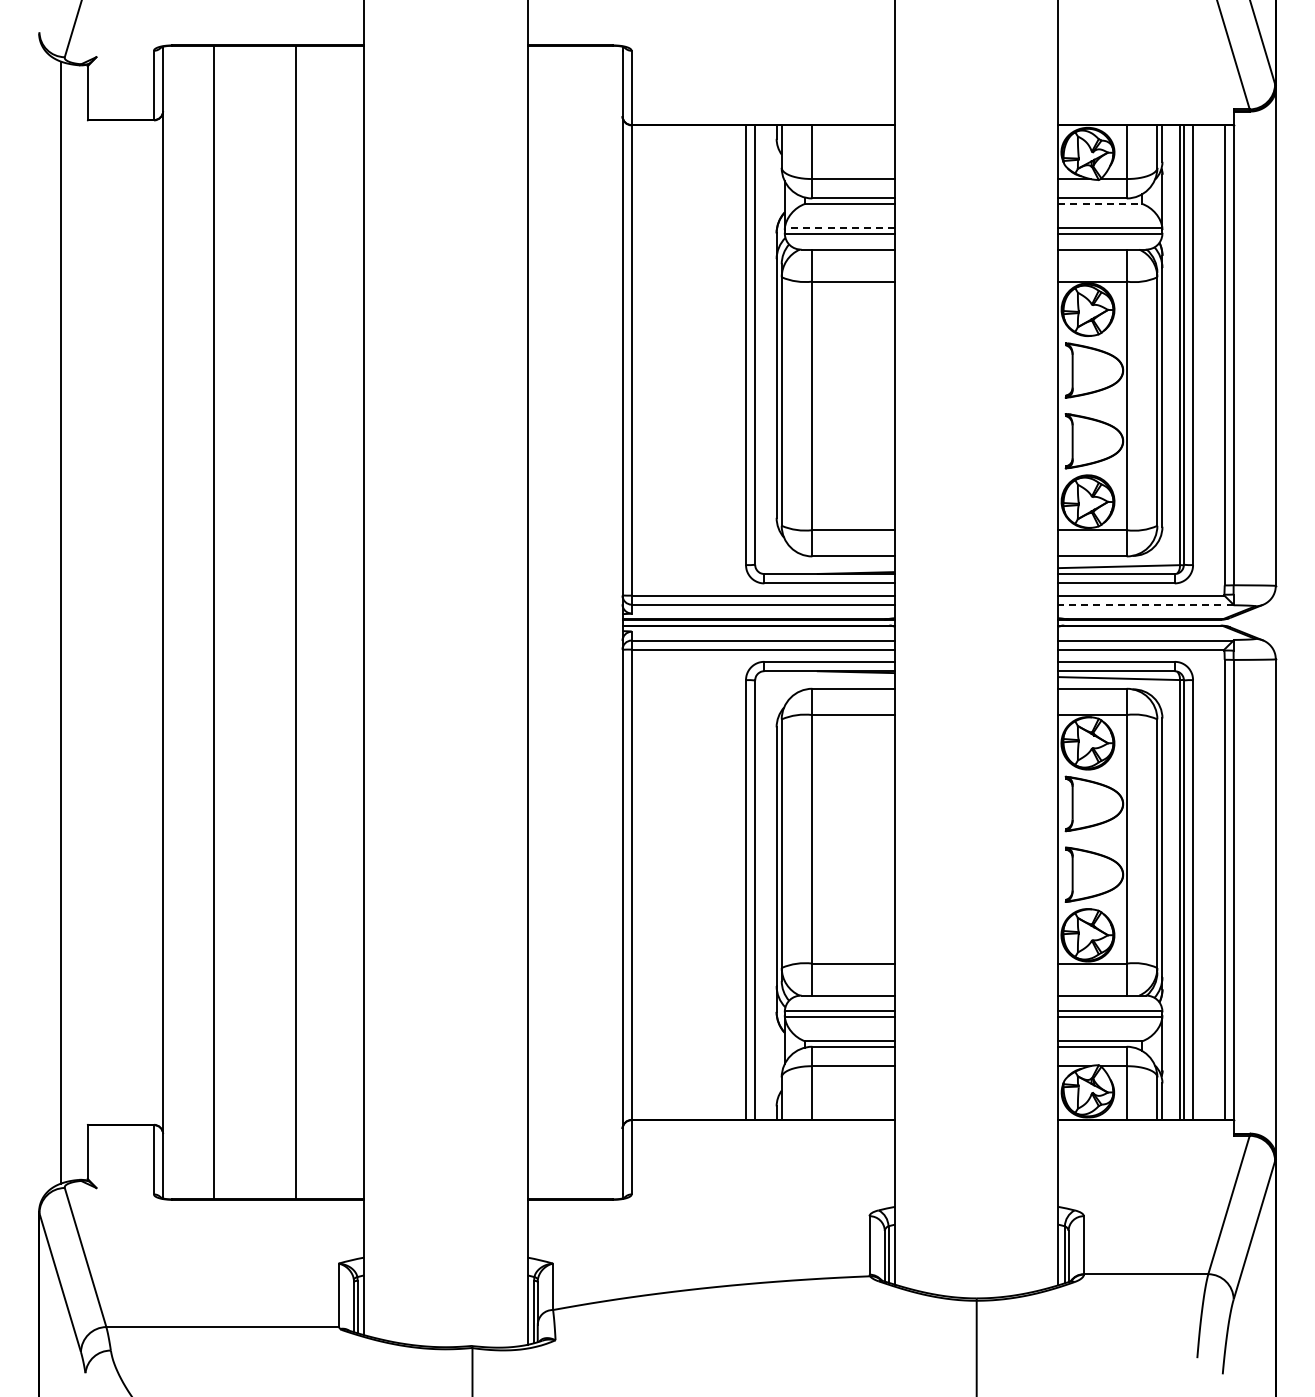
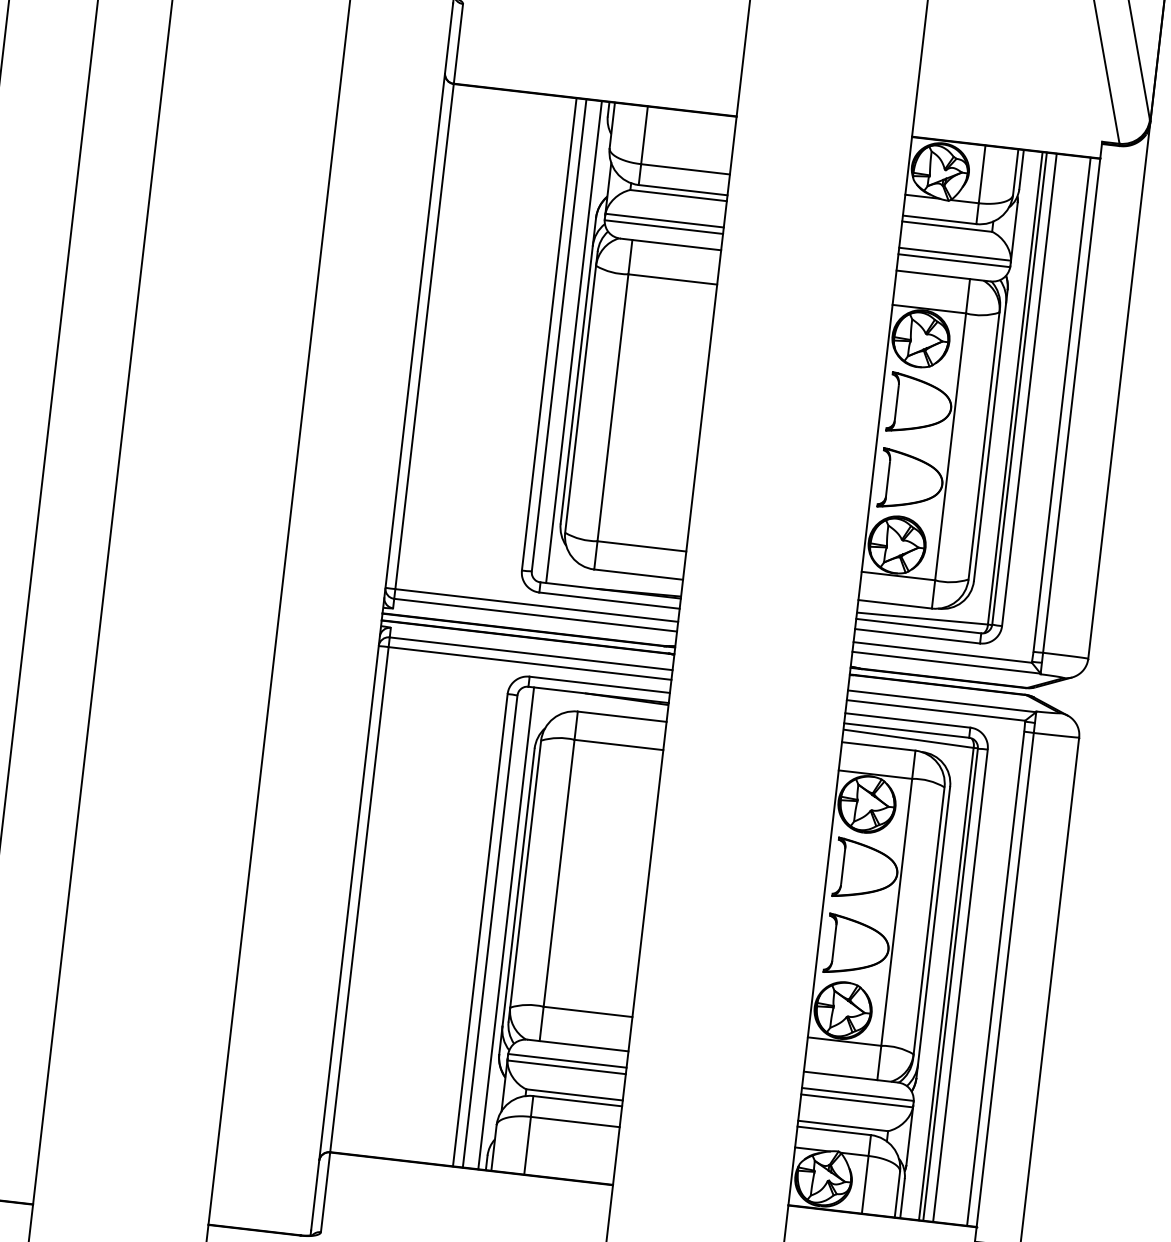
line: (1100, 203) -> (947, 226), dashed -> solid
line: (839, 228) -> (664, 220), dashed -> solid
line: (769, 349) -> (573, 341), added
line: (1145, 604) -> (946, 662), dashed -> solid
line: (769, 895) -> (506, 928), added

